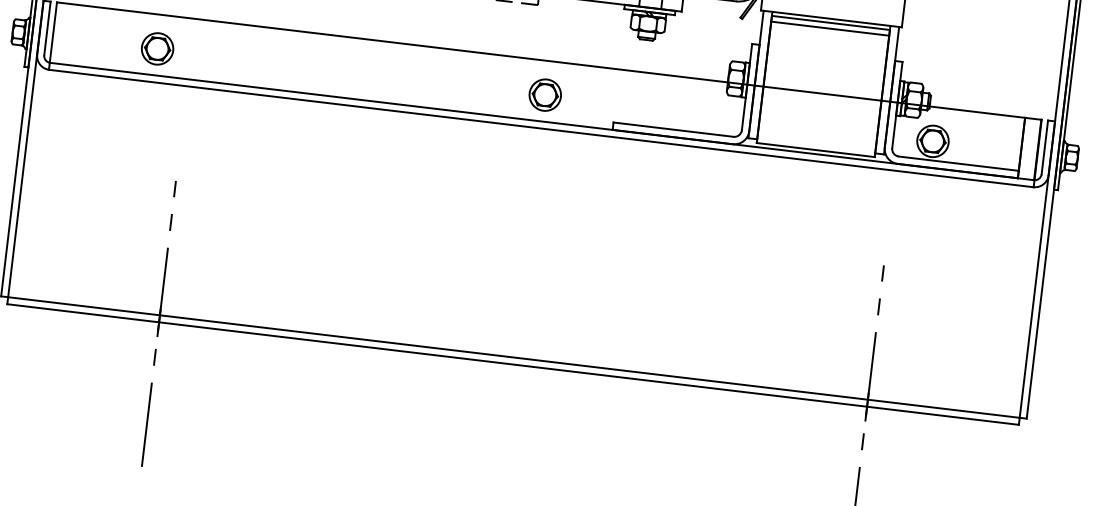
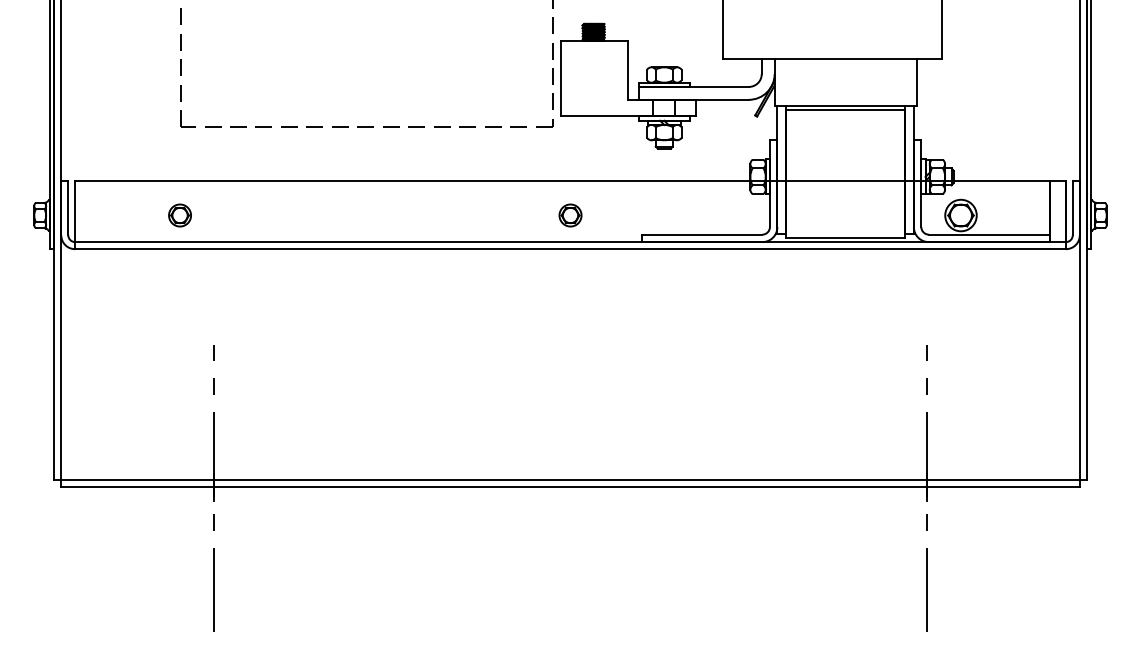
line: (830, 28) -> (845, 115), removed
part: (157, 48) -> (179, 215), size x0.7
part: (545, 95) -> (570, 215), size x0.7

